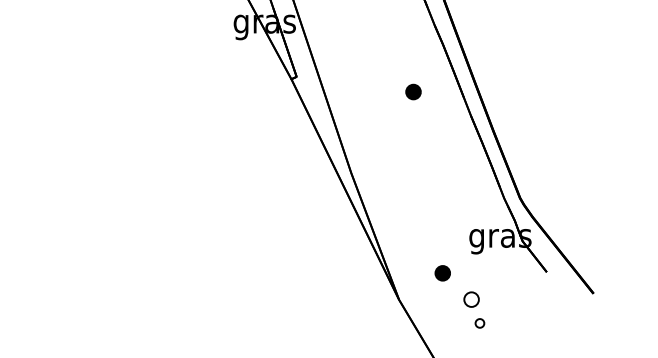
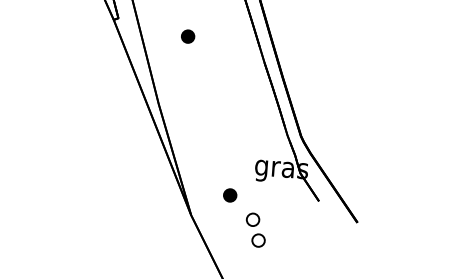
part: (413, 91) -> (188, 36), moved
part: (479, 323) -> (258, 240), size x1.67

